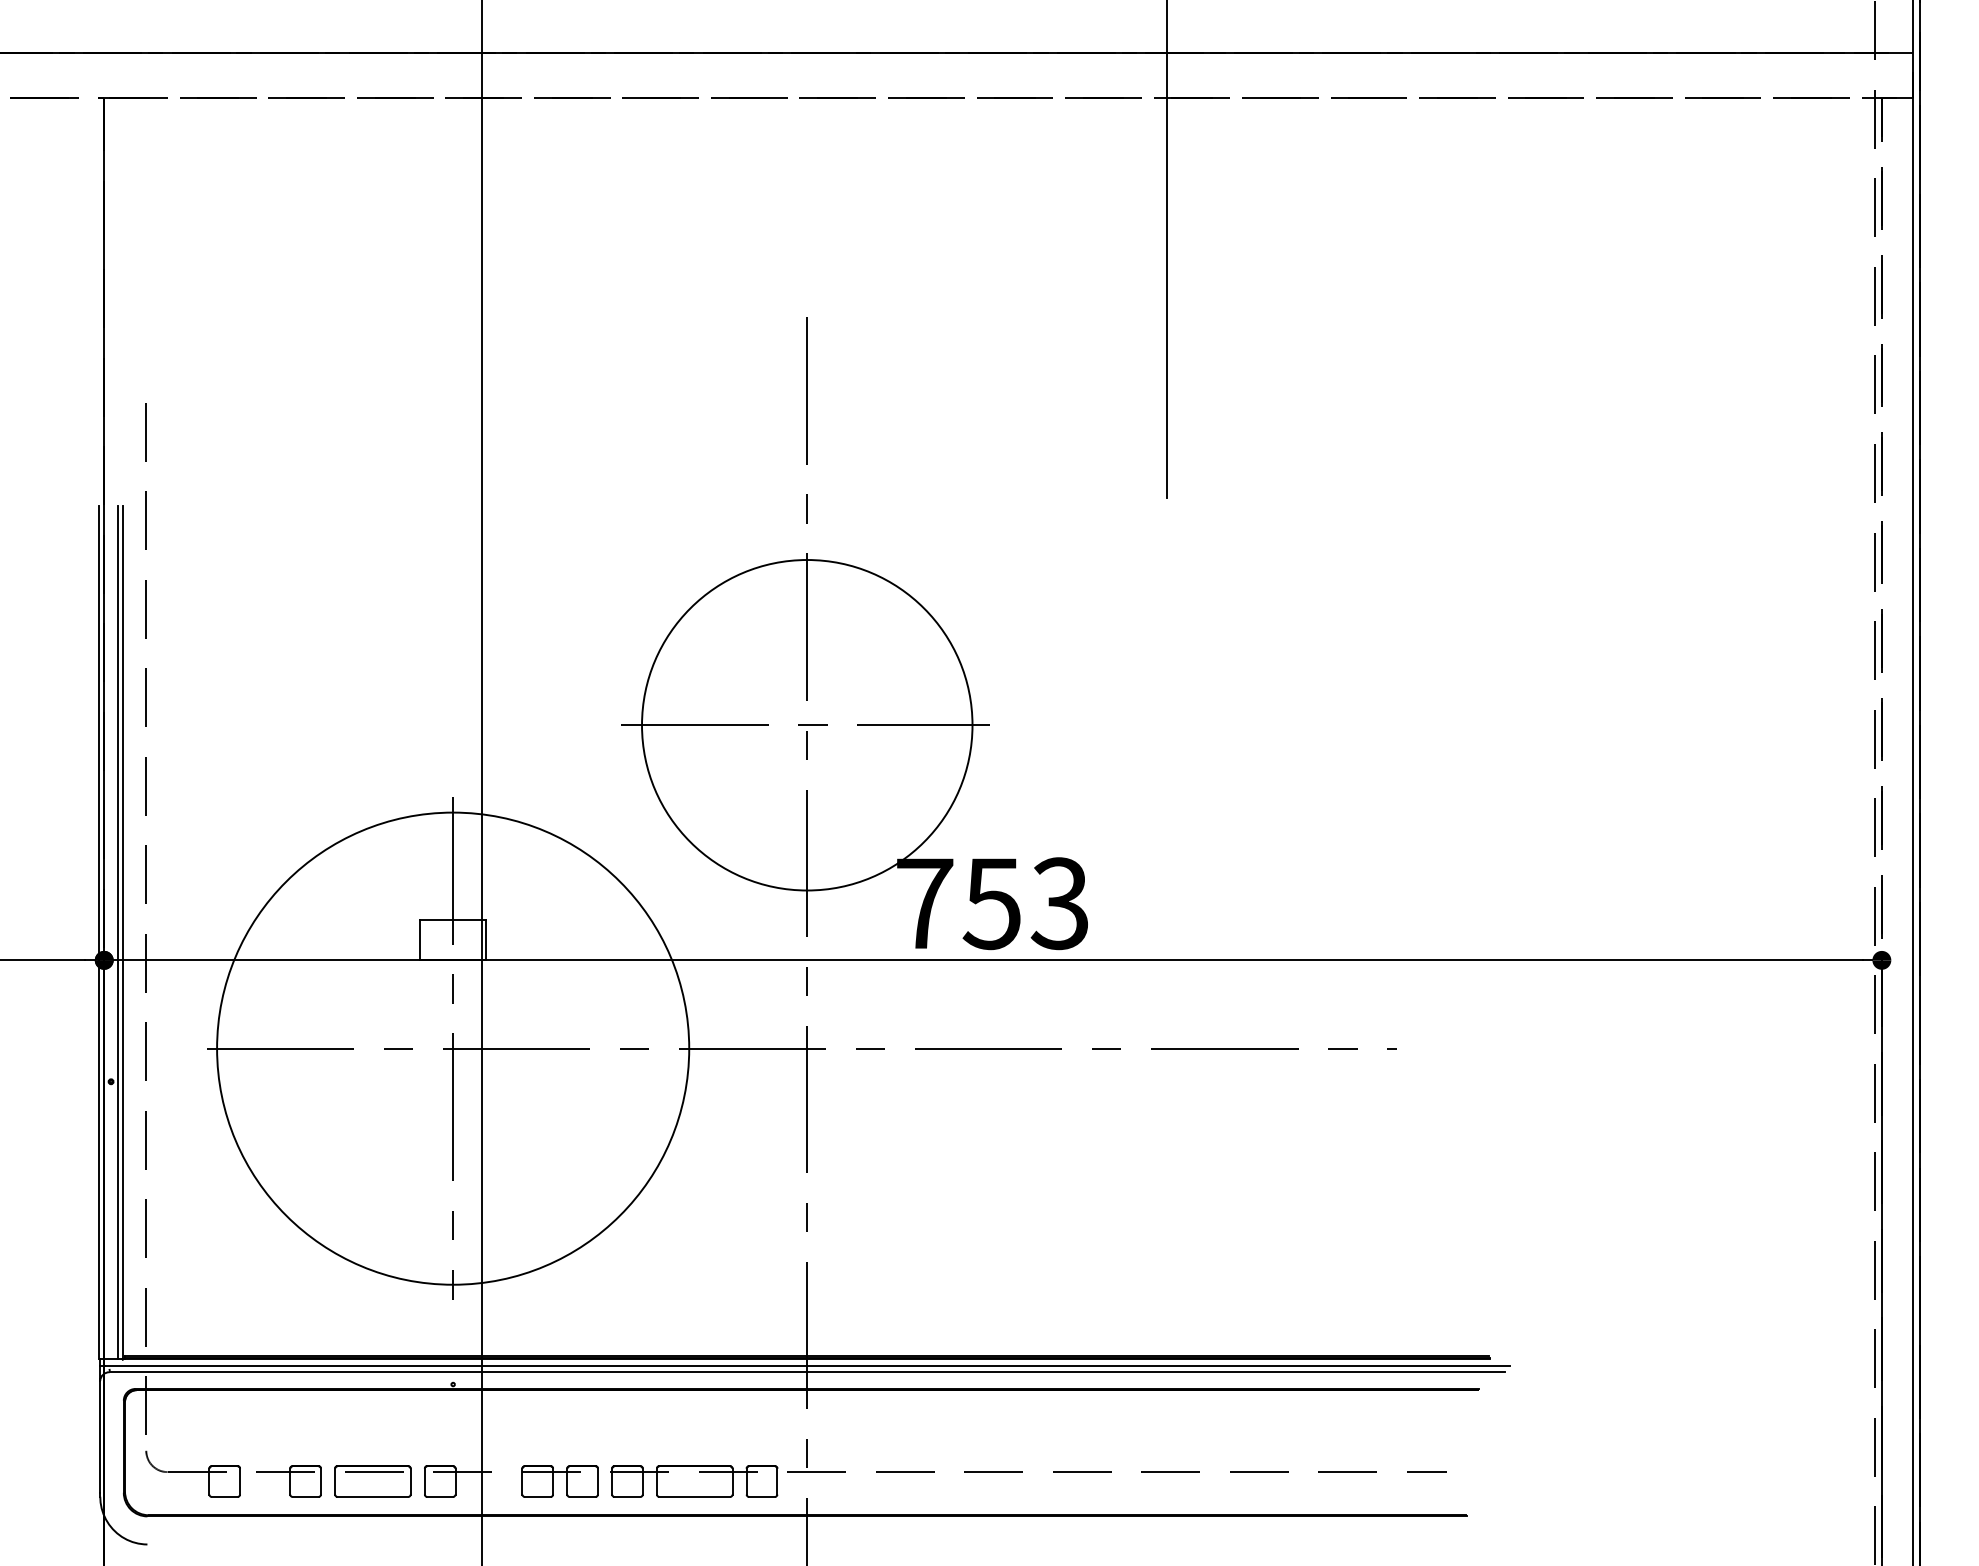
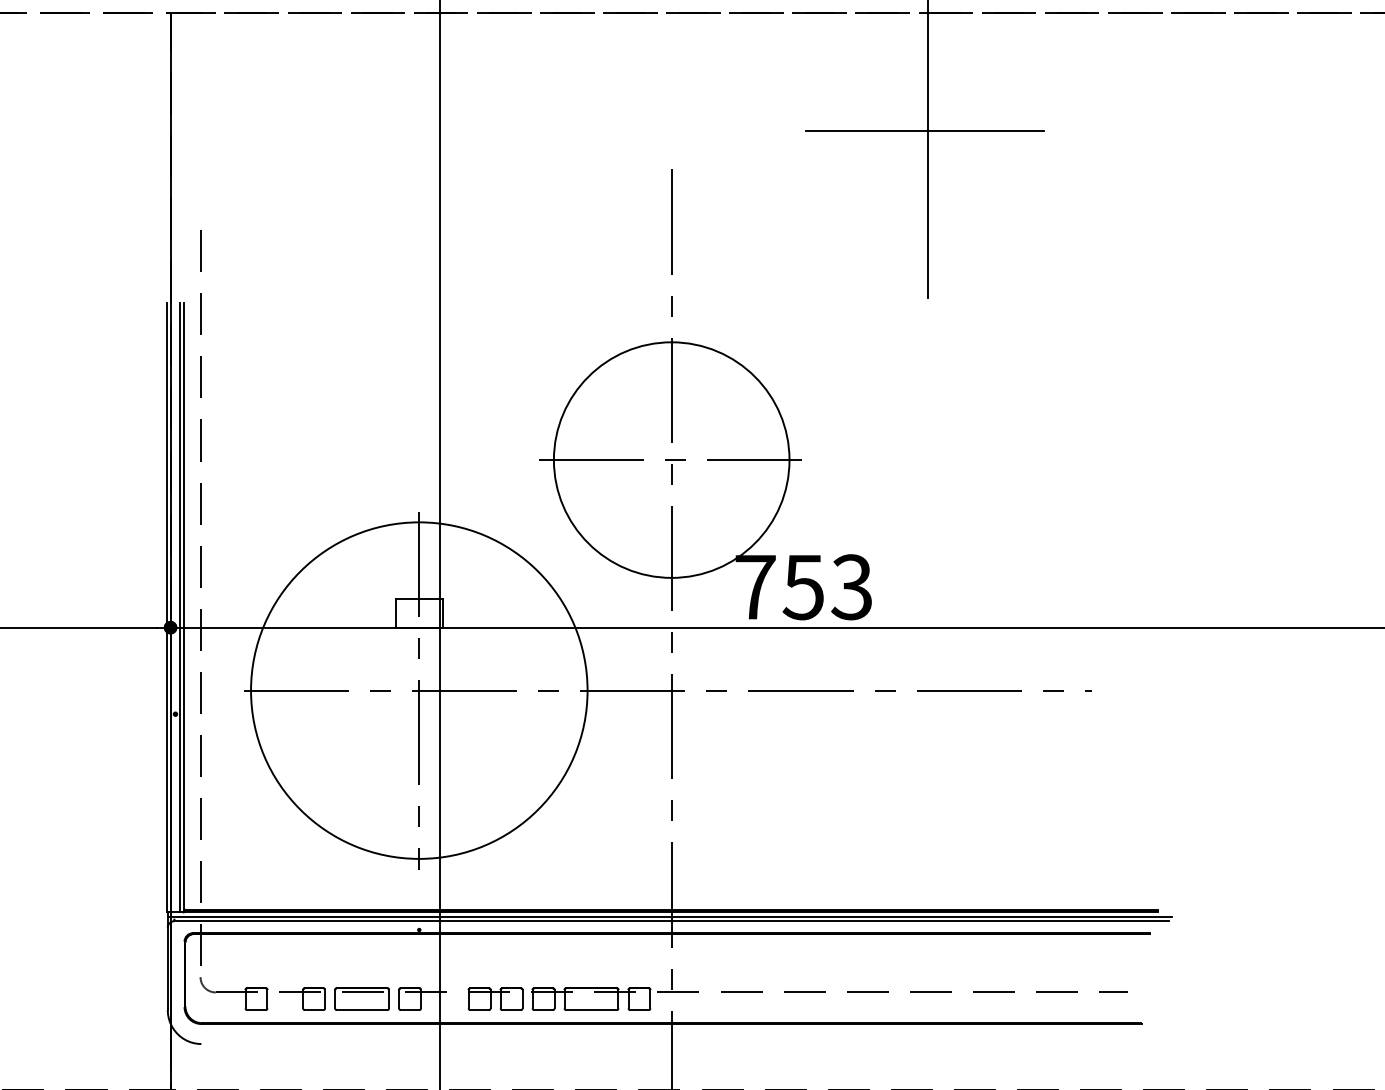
line: (1162, 263) -> (924, 130), added

